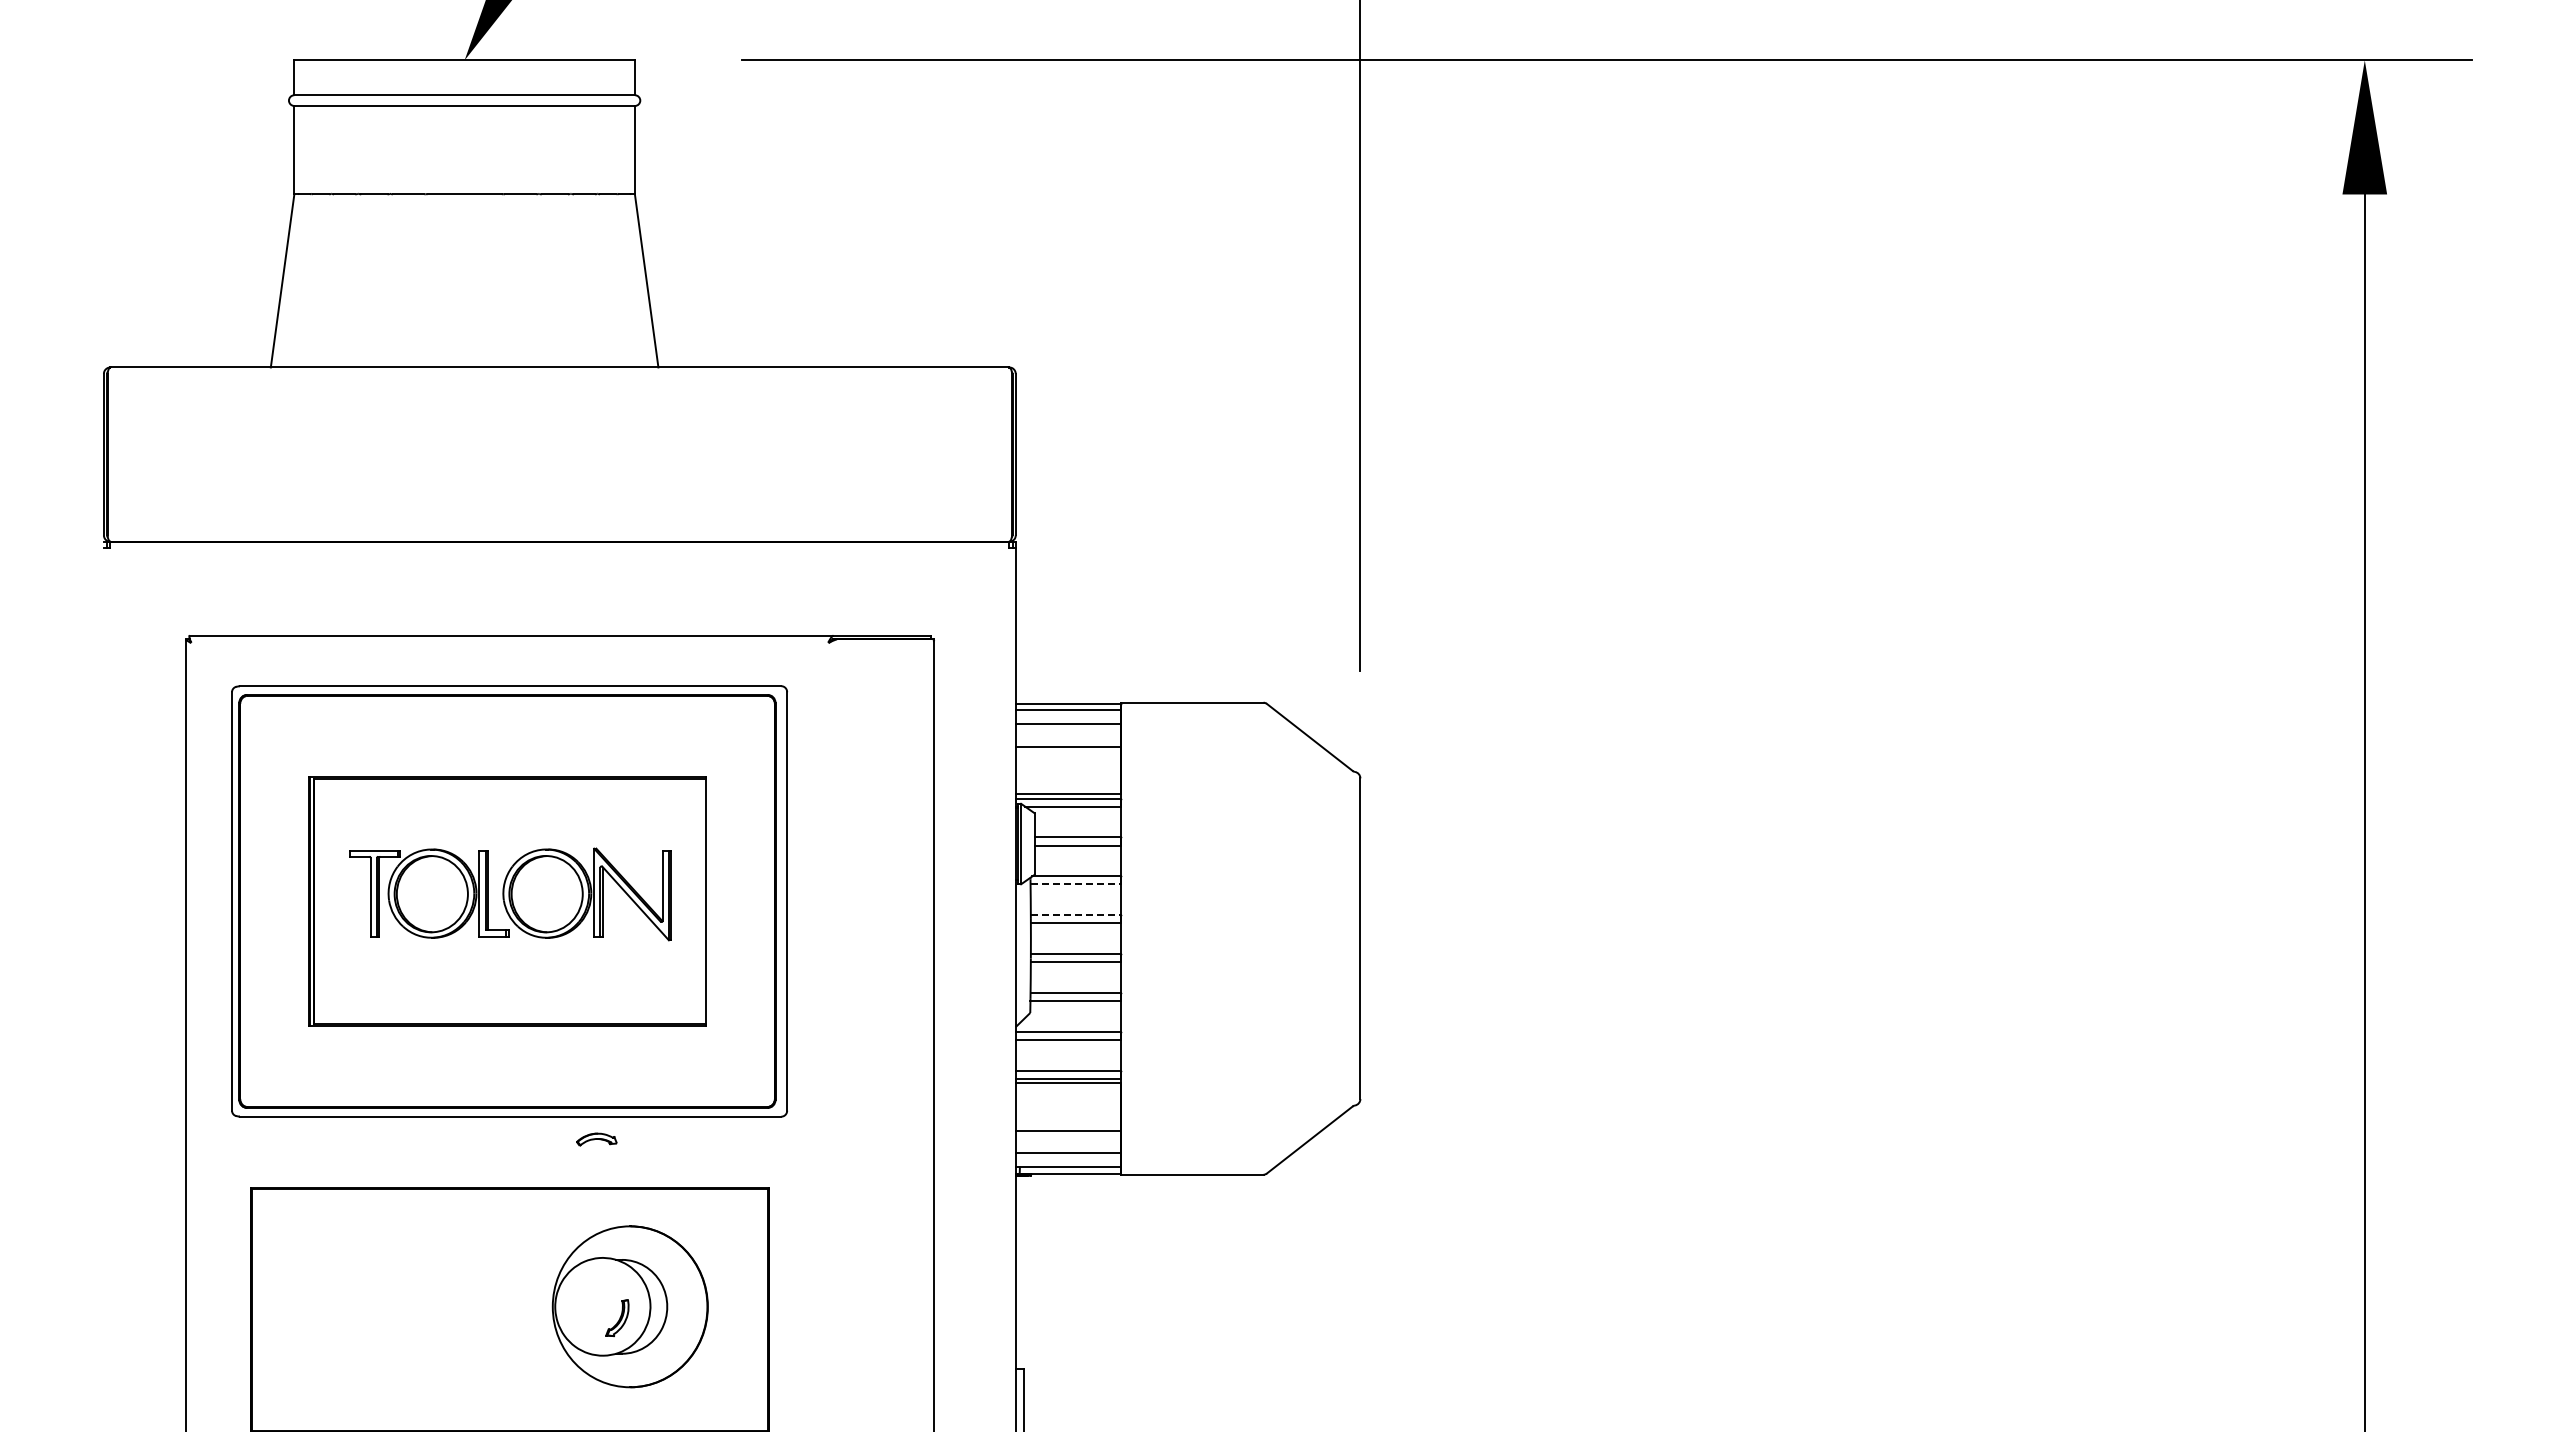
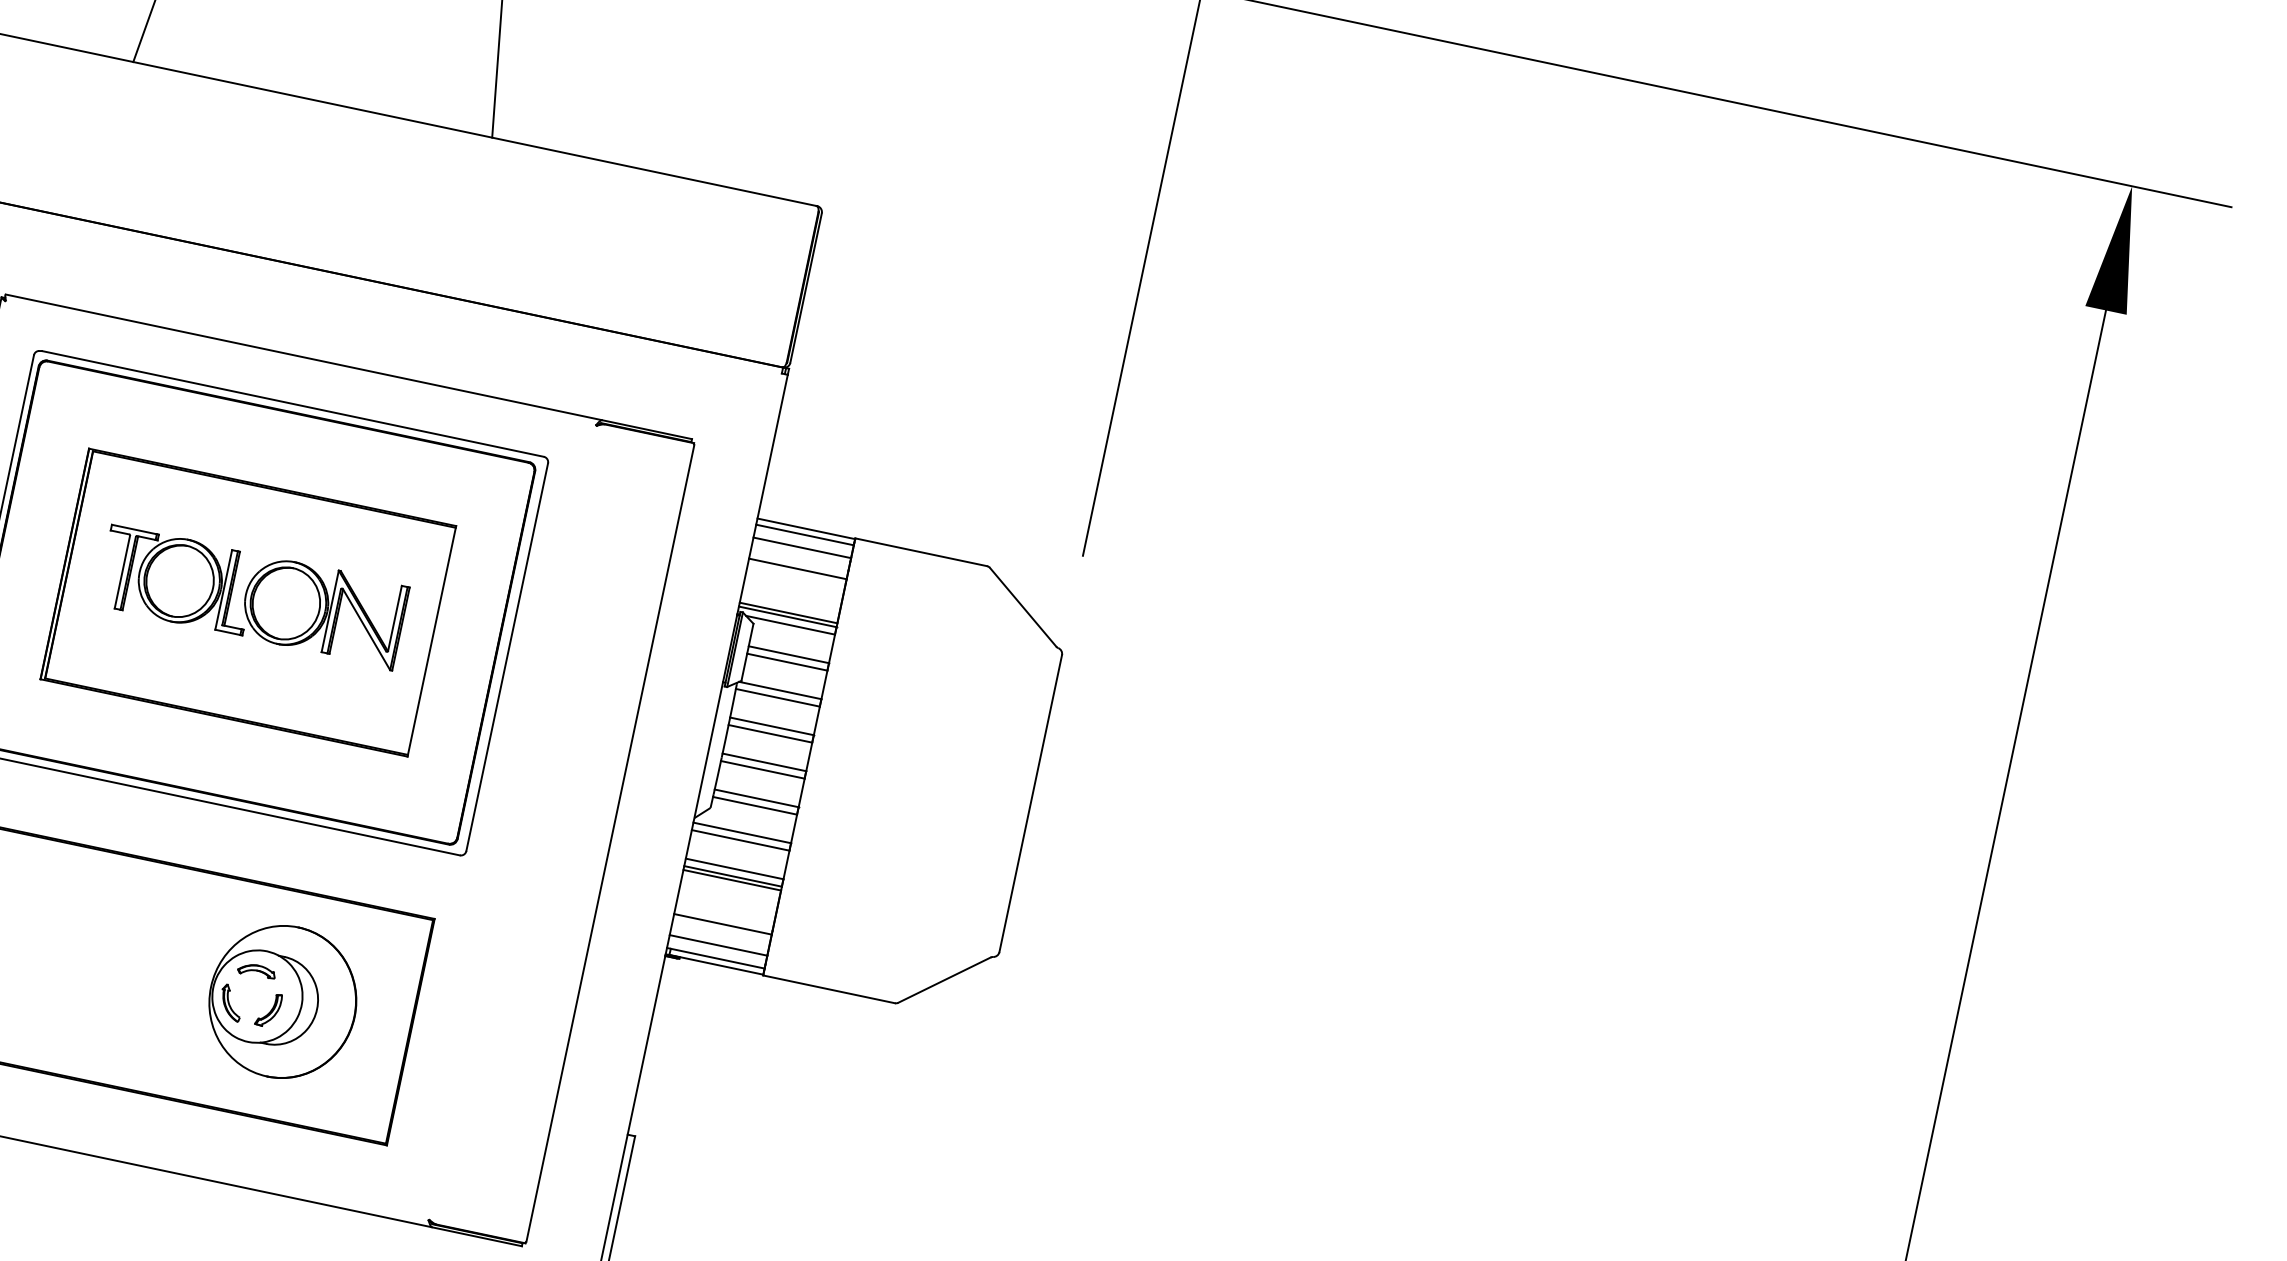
line: (1076, 884) -> (778, 697), dashed -> solid
line: (1076, 915) -> (772, 726), dashed -> solid
part: (596, 1139) -> (256, 971), moved
part: (576, 1319) -> (230, 1003), added

